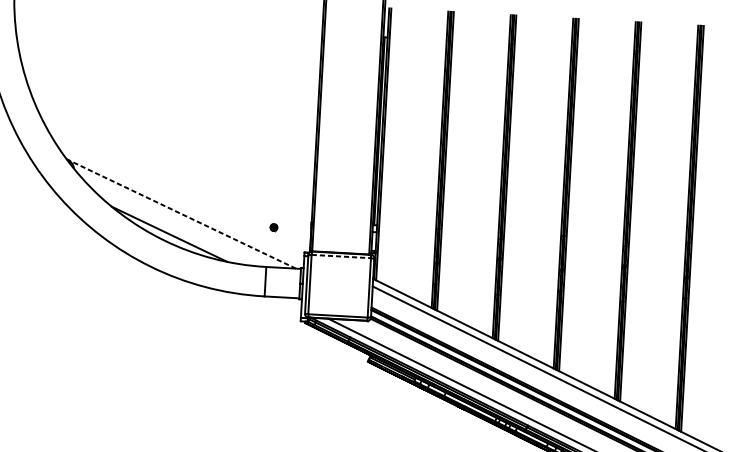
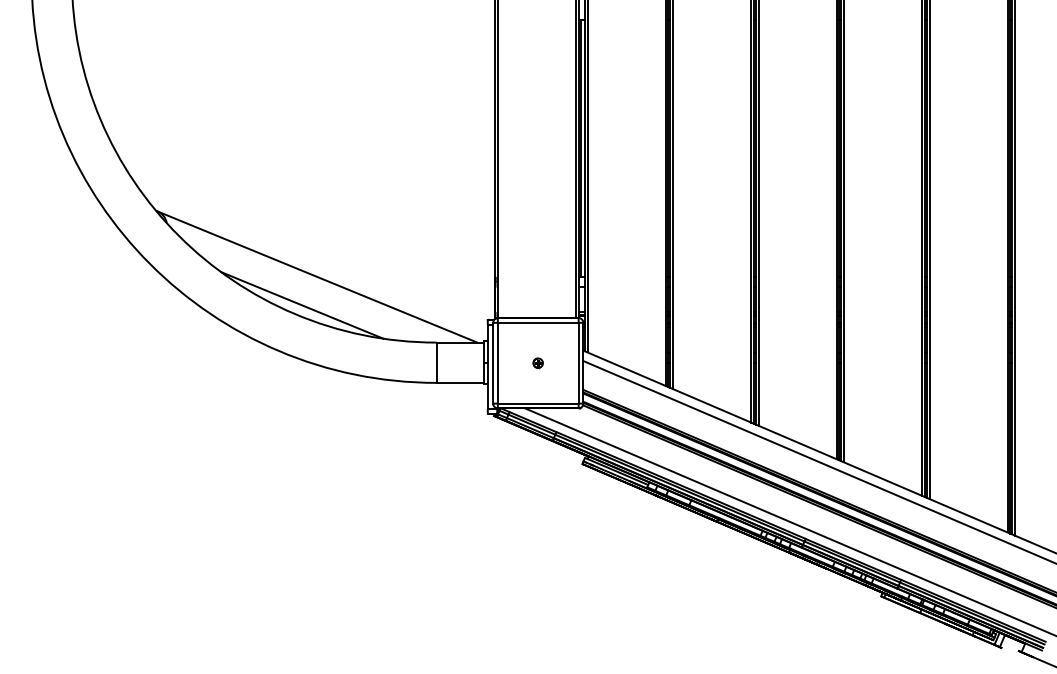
line: (181, 213) -> (316, 276), dashed -> solid
part: (273, 227) -> (537, 363), moved
line: (341, 256) -> (538, 322), dashed -> solid

